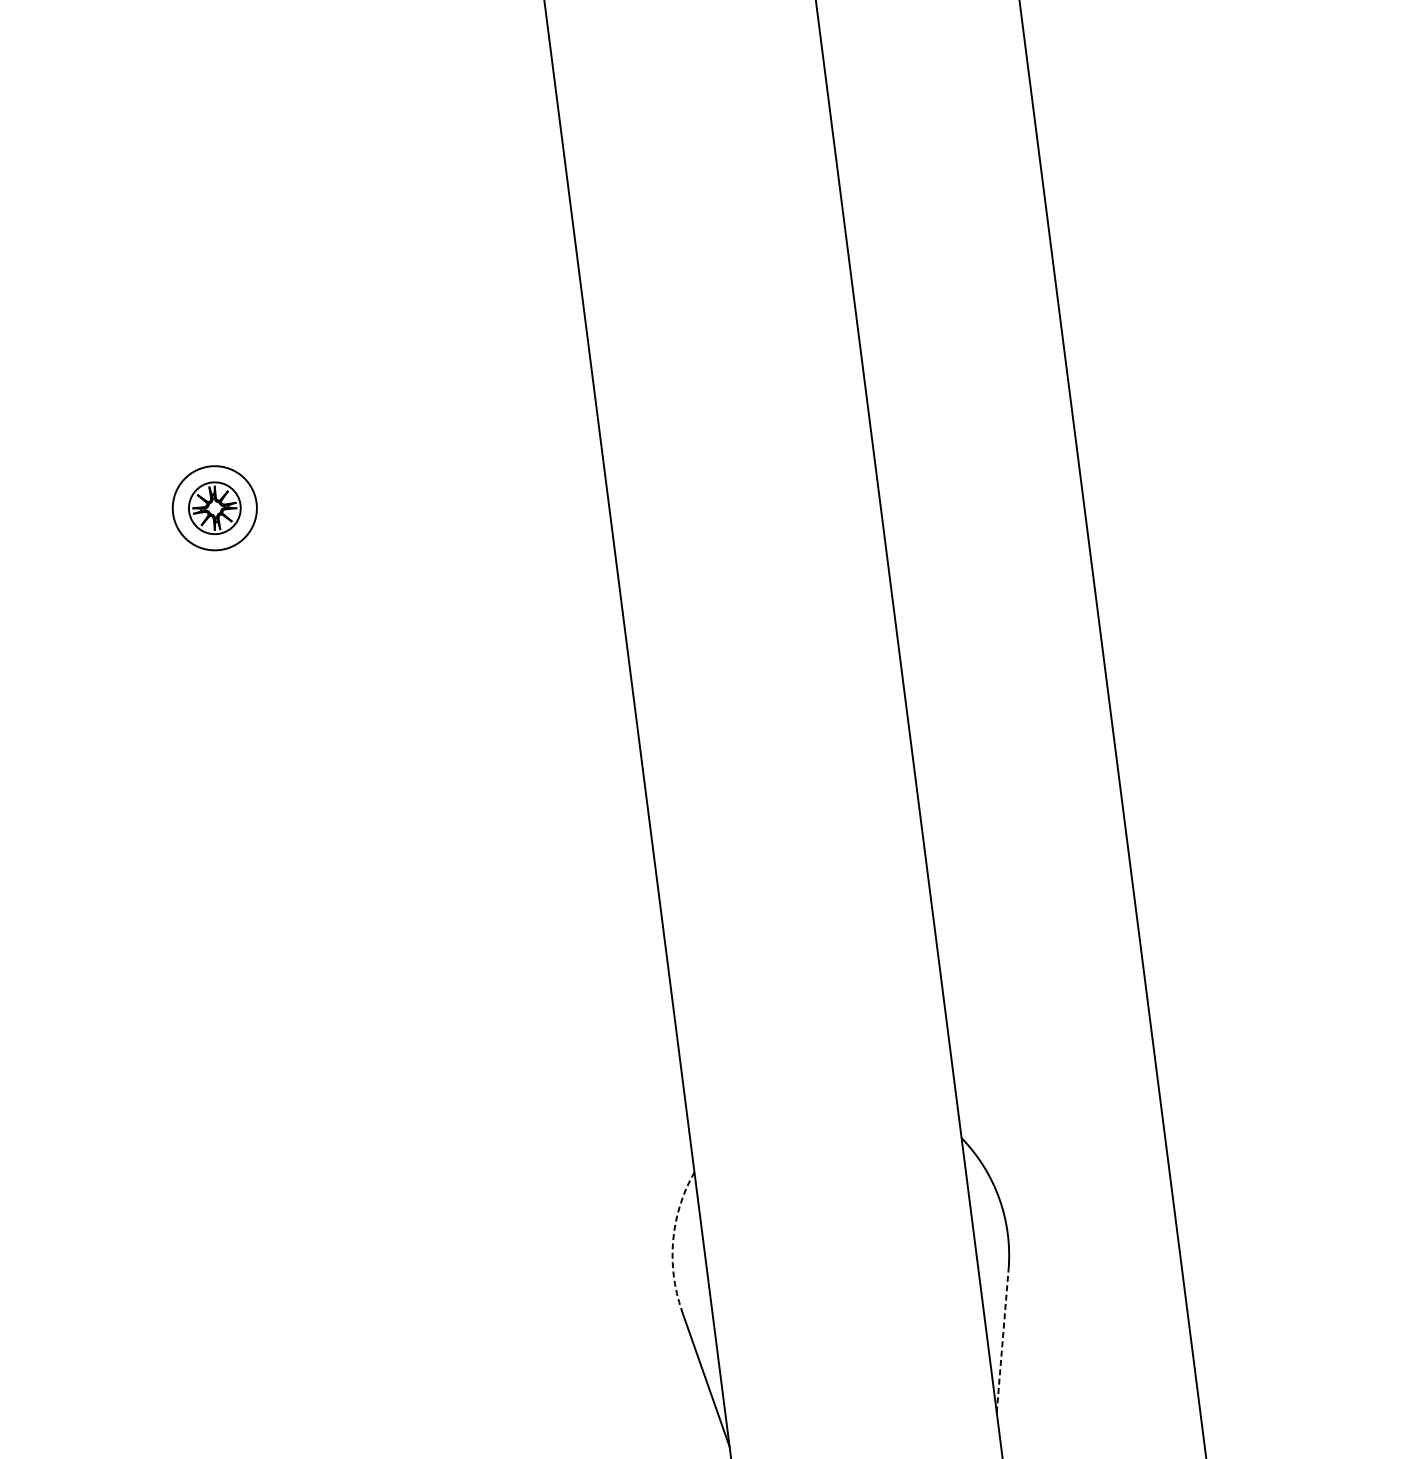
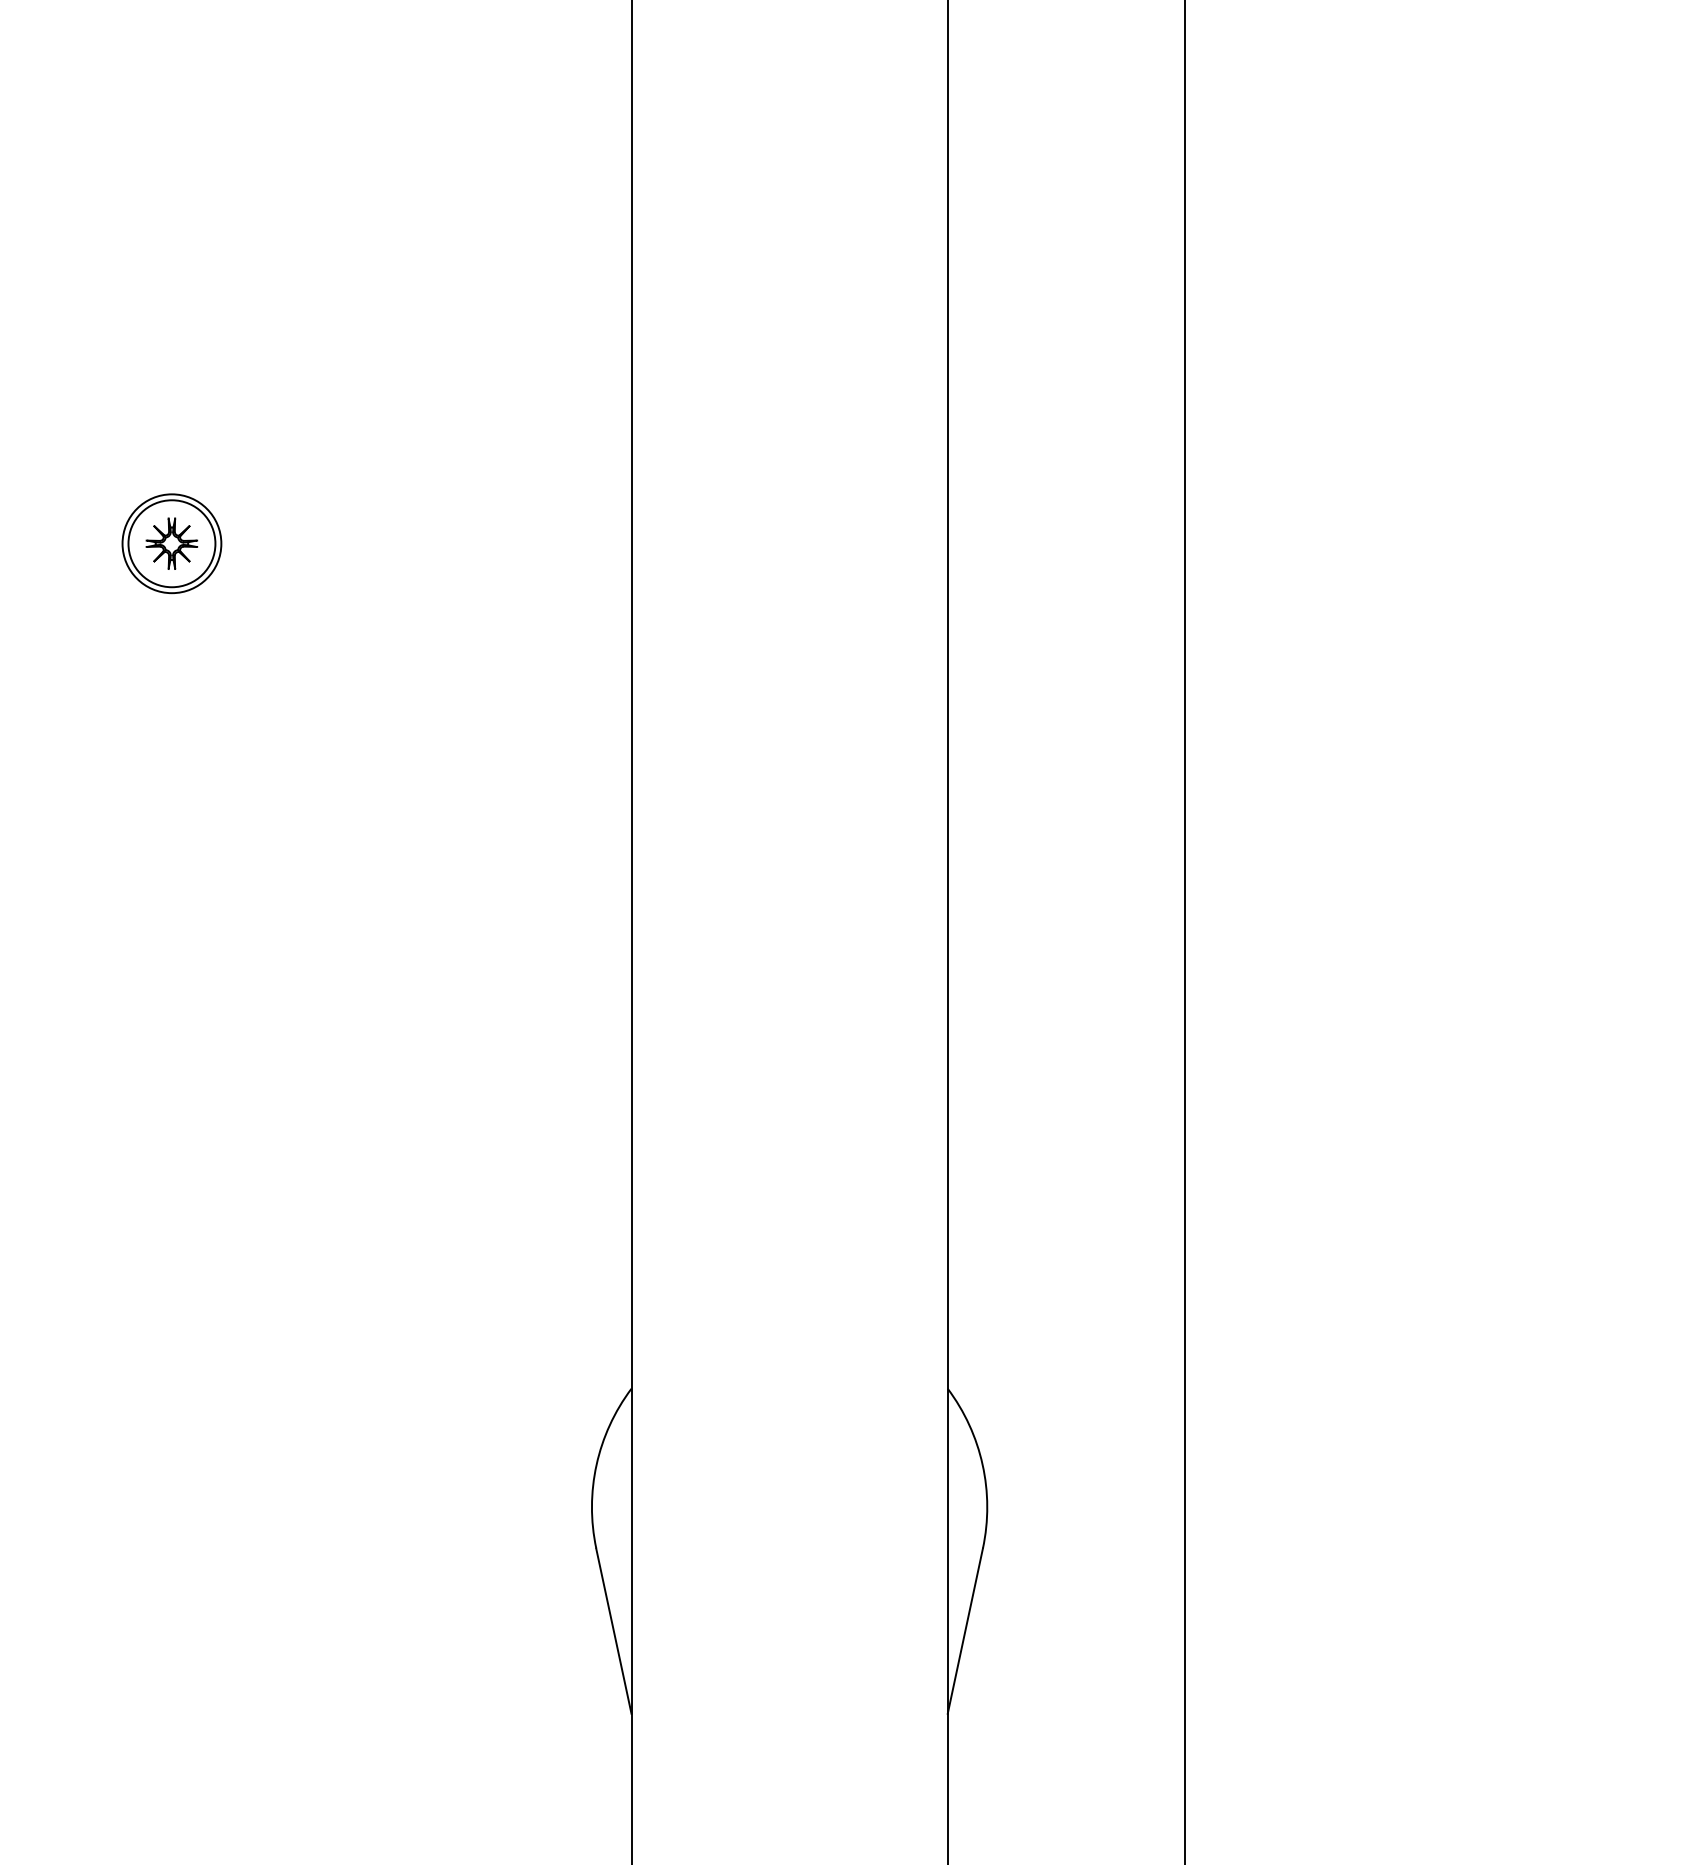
circle: (214, 508) -> (171, 543), size x1.43
arc: (673, 1240) -> (596, 1464), dashed -> solid
line: (1002, 1340) -> (965, 1630), dashed -> solid

